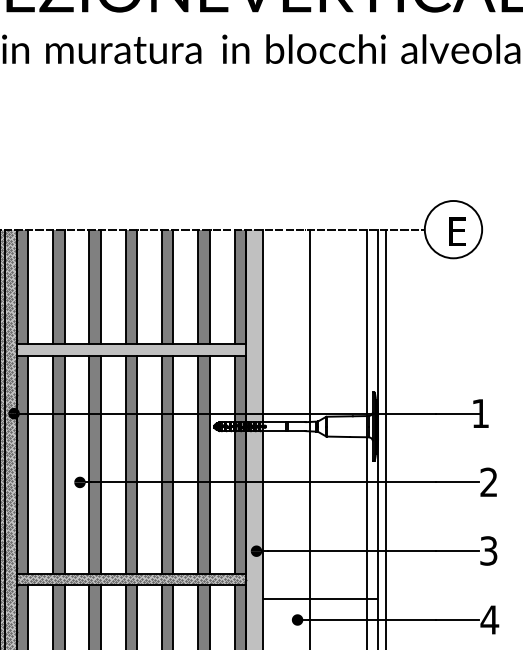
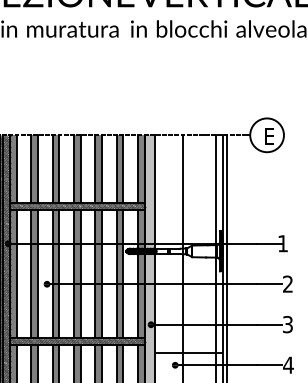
hatch: (129, 350) -> (76, 206), added

